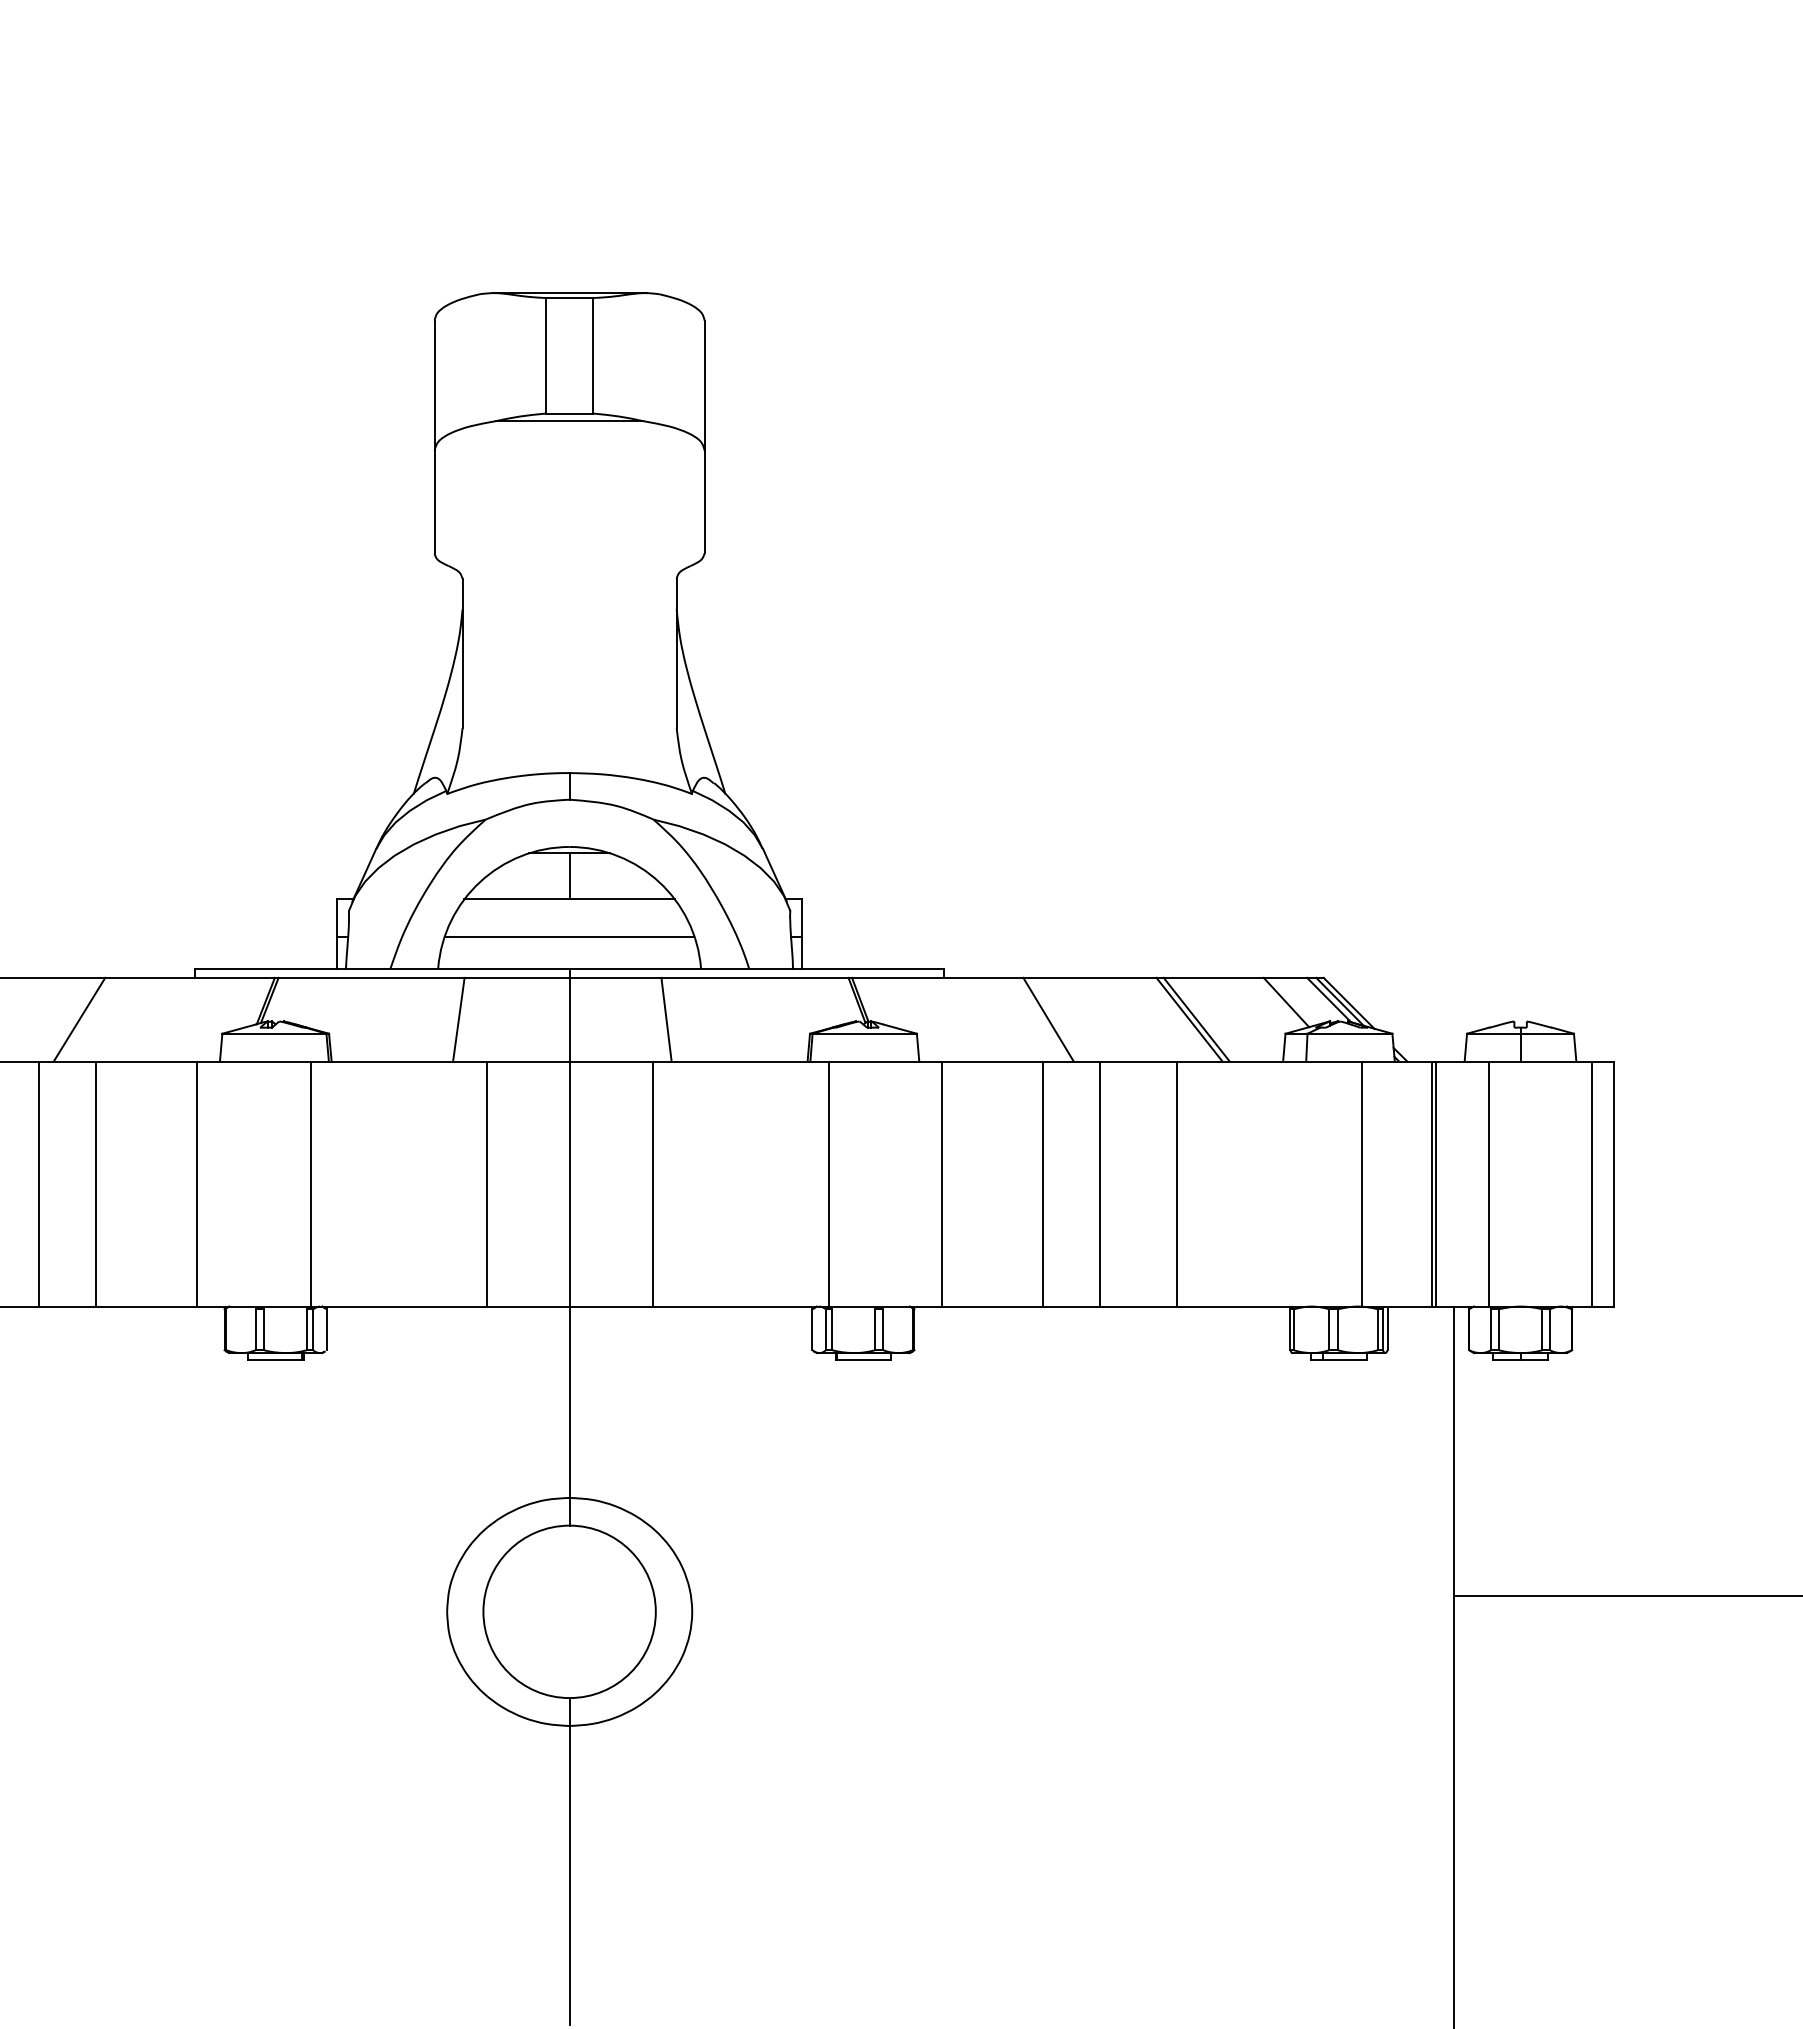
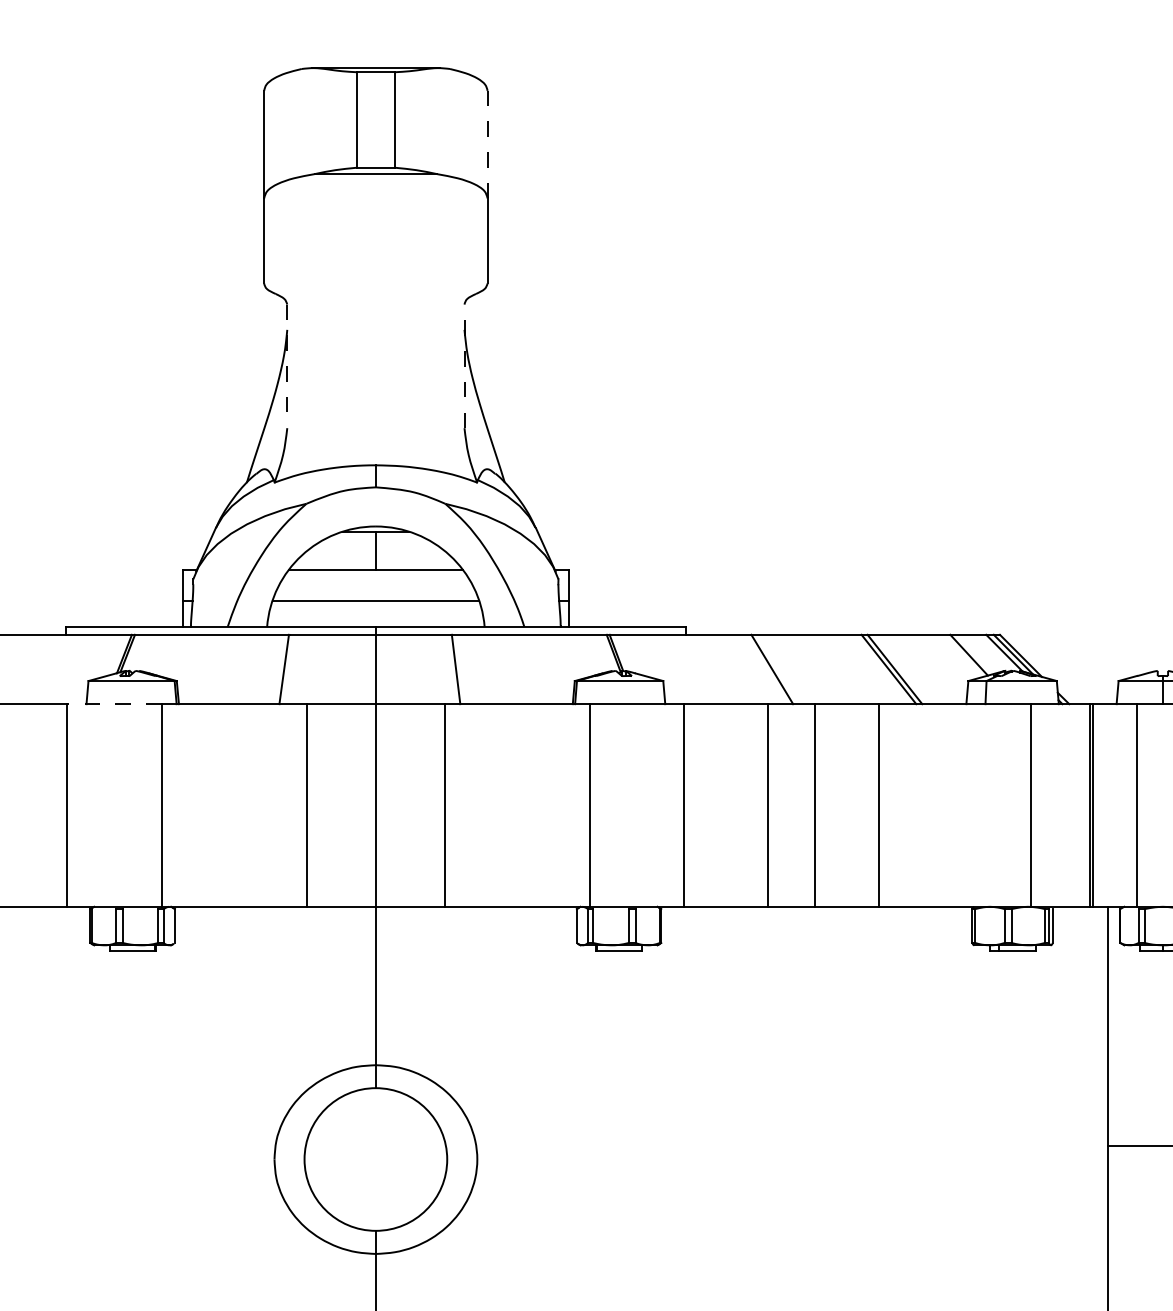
line: (704, 385) -> (487, 144), solid -> dashed
line: (462, 653) -> (287, 366), solid -> dashed
line: (676, 653) -> (464, 366), solid -> dashed
line: (253, 1061) -> (114, 704), solid -> dashed

